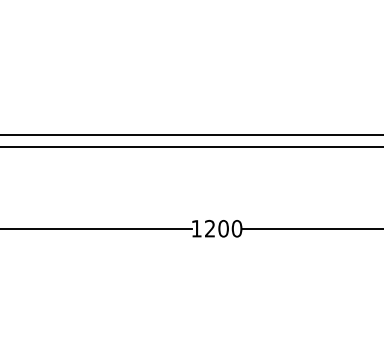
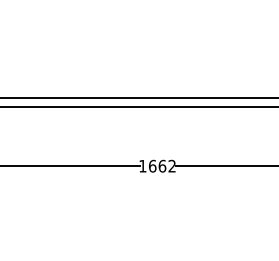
text: (223, 228) -> (162, 166), 1200 -> 1662

